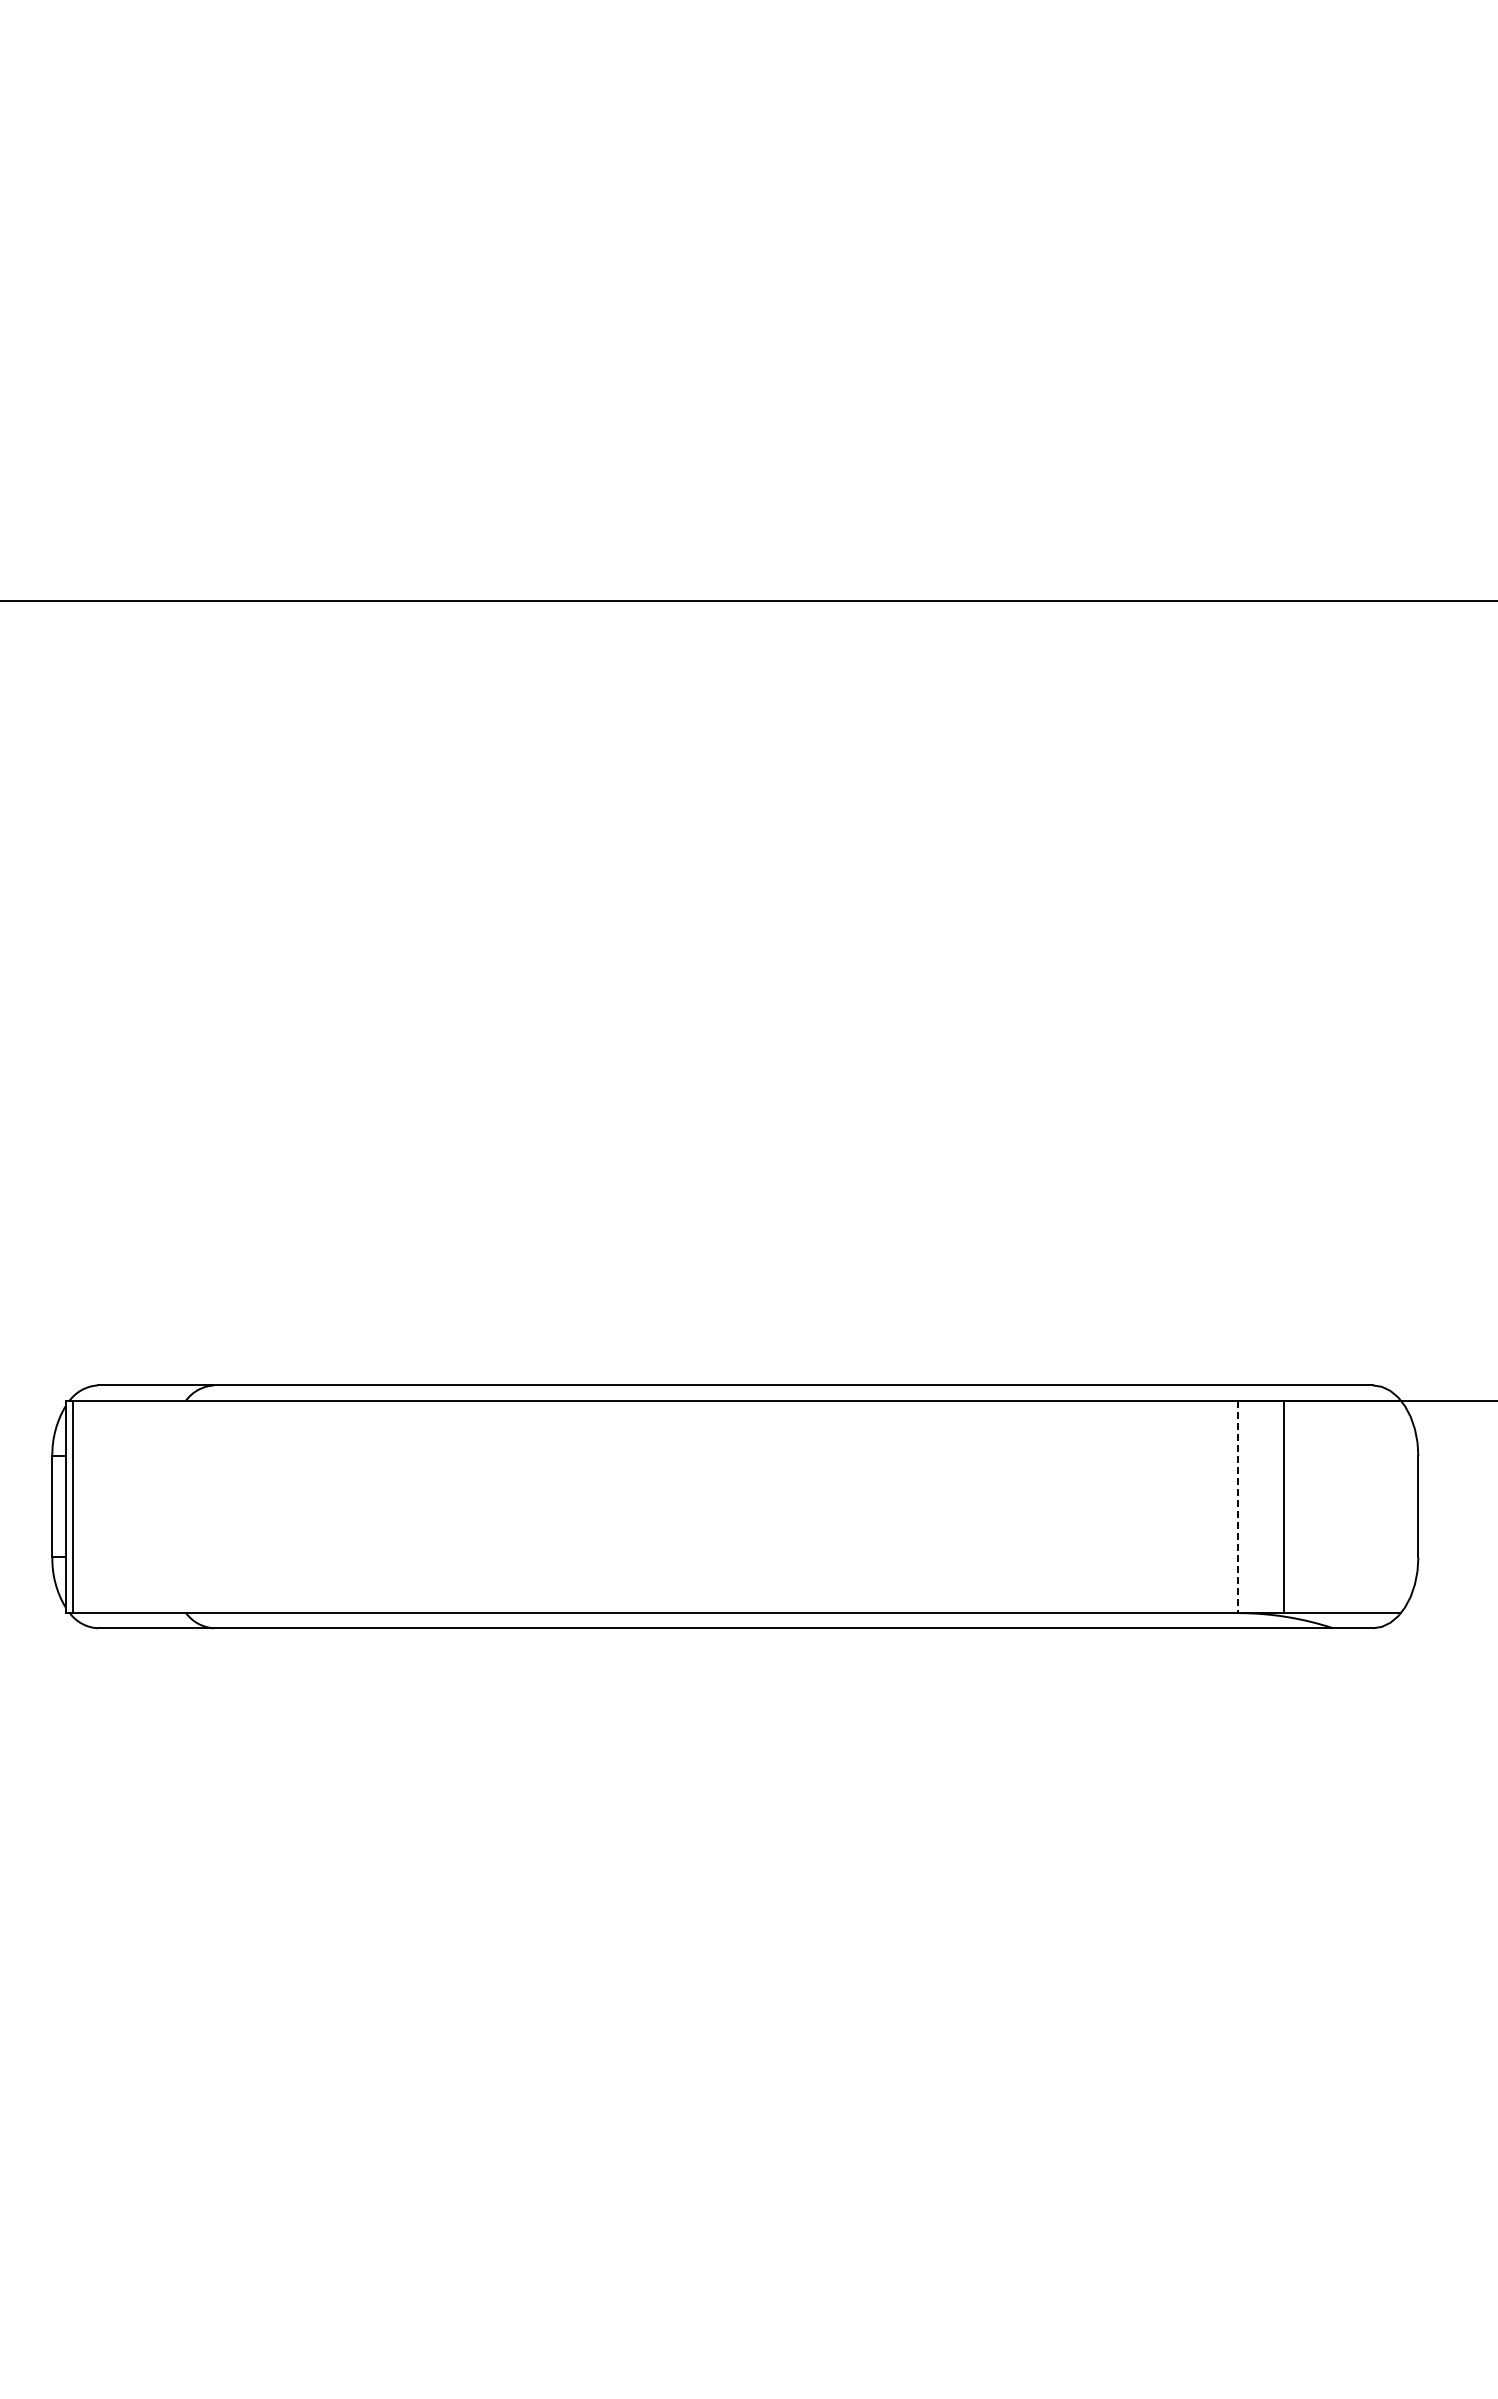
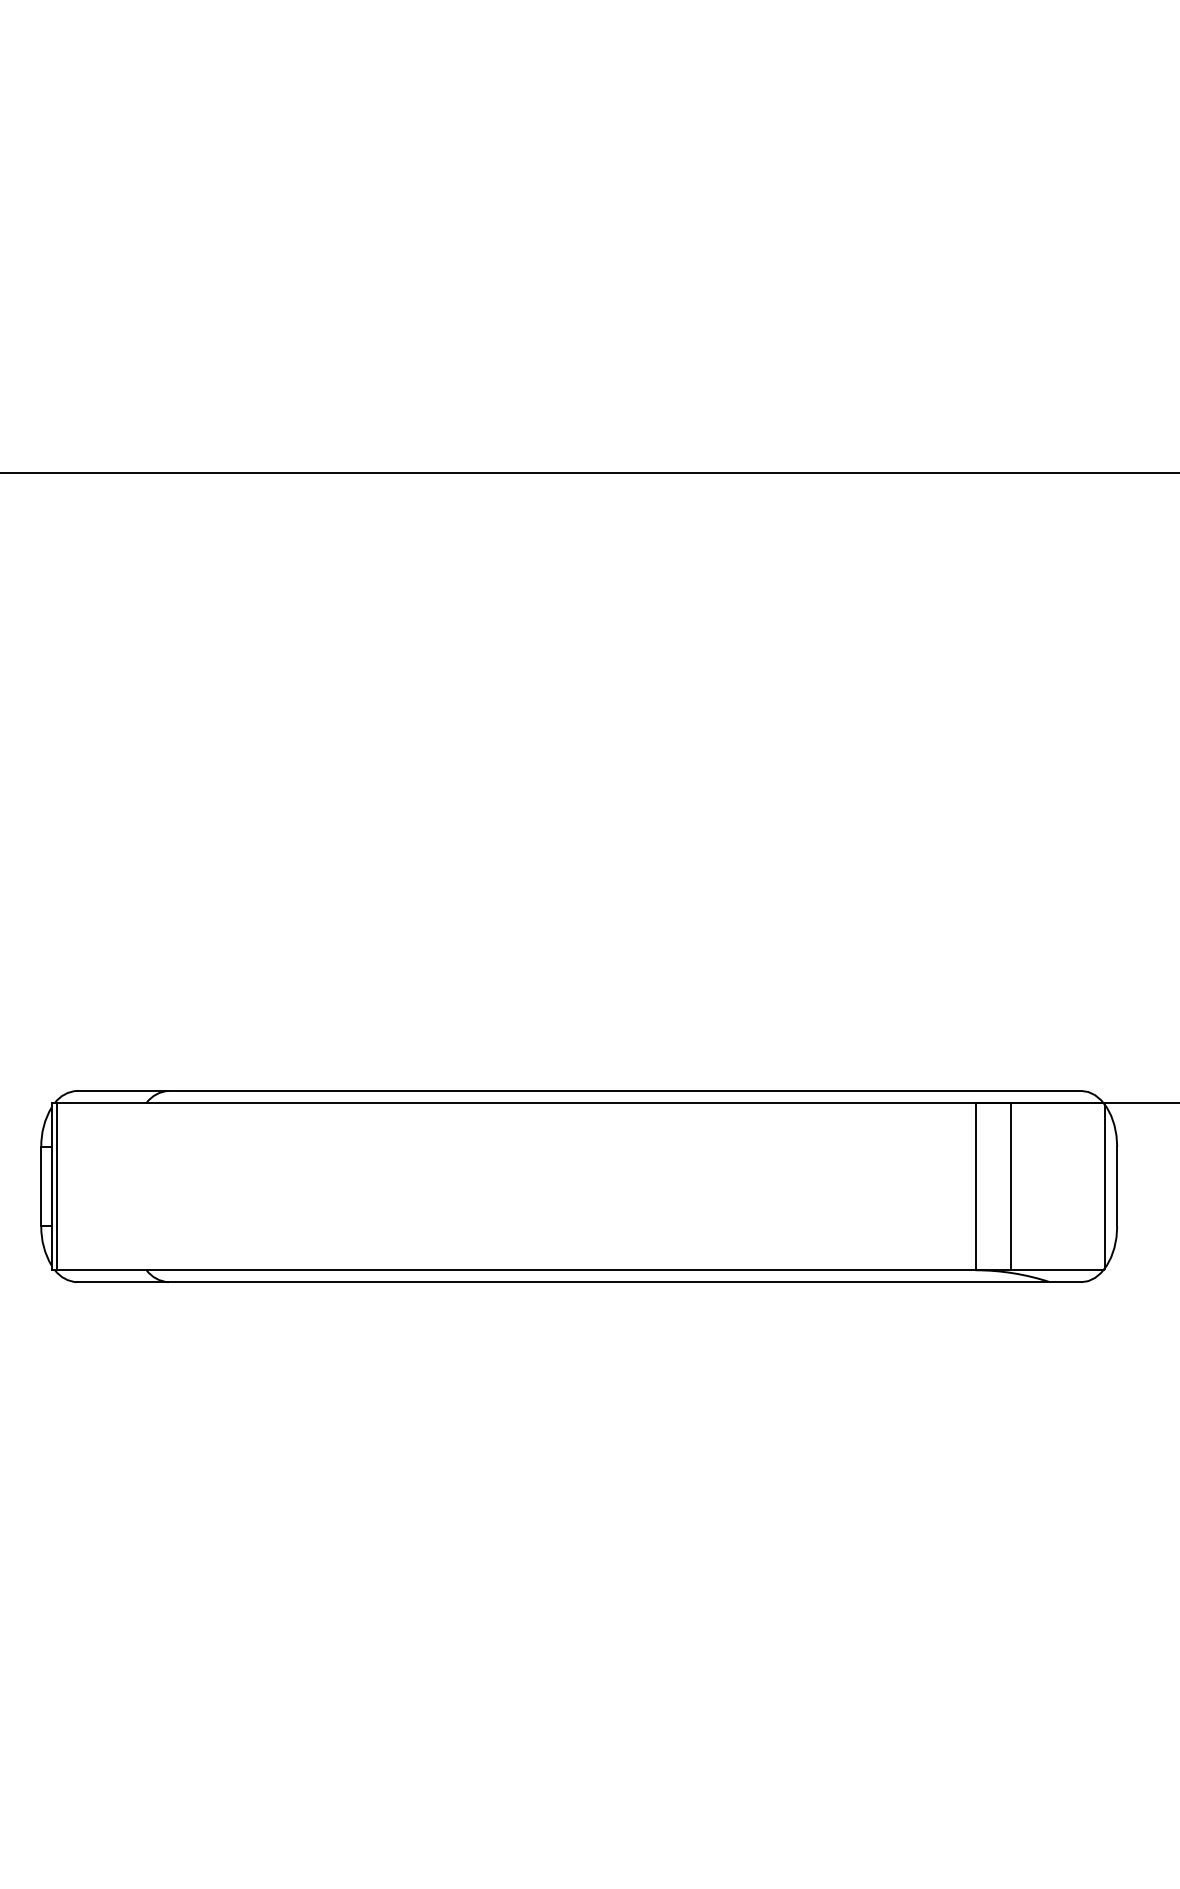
line: (1402, 1506) -> (1104, 1186), added
line: (1238, 1507) -> (975, 1187), dashed -> solid

